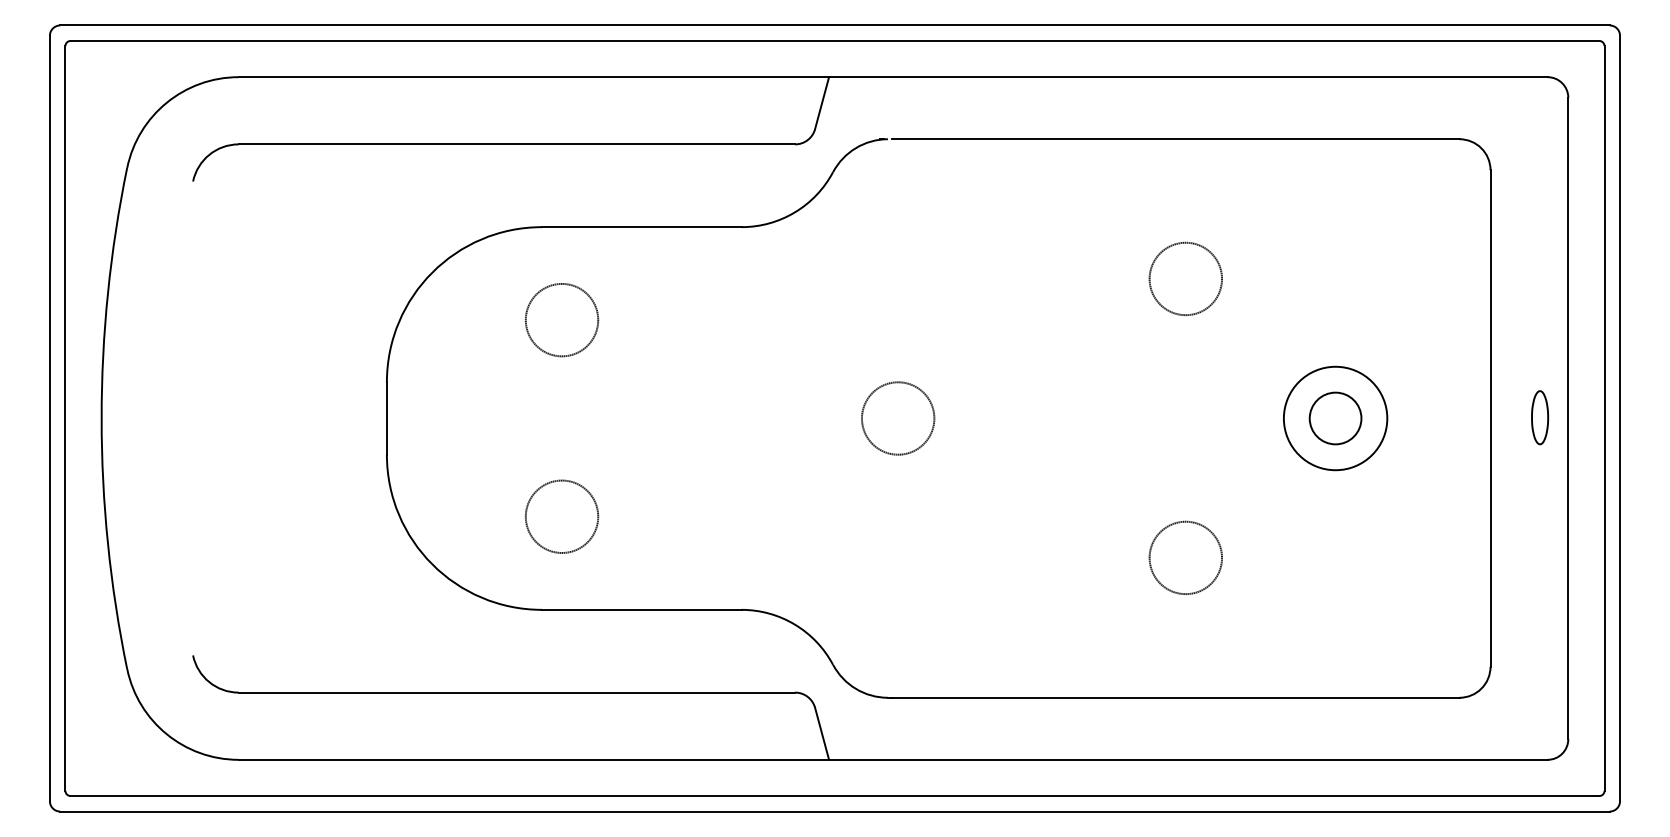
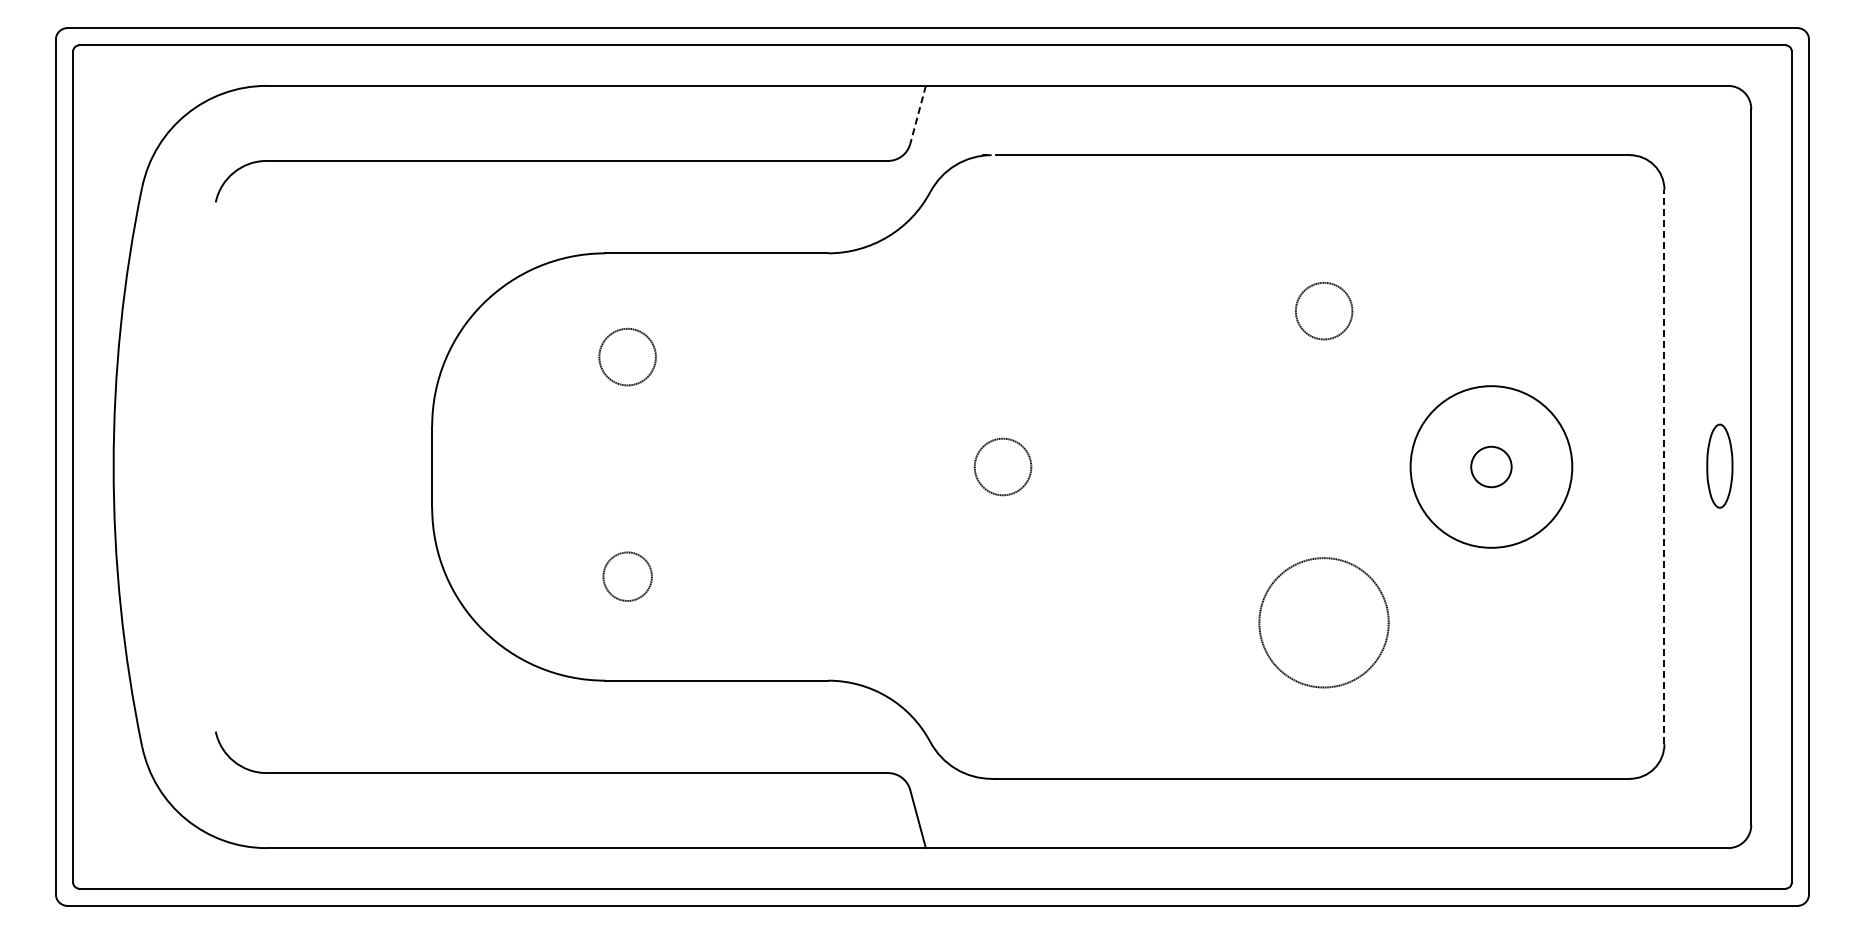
line: (821, 103) -> (917, 115), solid -> dashed
circle: (1185, 278) -> (1323, 310), size x0.7
circle: (561, 319) -> (627, 356), size x0.7
part: (1539, 417) -> (1719, 465), size x1.4
circle: (897, 418) -> (1002, 466), size x0.7
circle: (1335, 418) -> (1491, 466), size x0.7
circle: (1335, 418) -> (1491, 466), size x1.4
line: (1490, 418) -> (1664, 466), solid -> dashed
circle: (561, 516) -> (627, 576), size x0.6
circle: (1186, 557) -> (1324, 622), size x1.6

